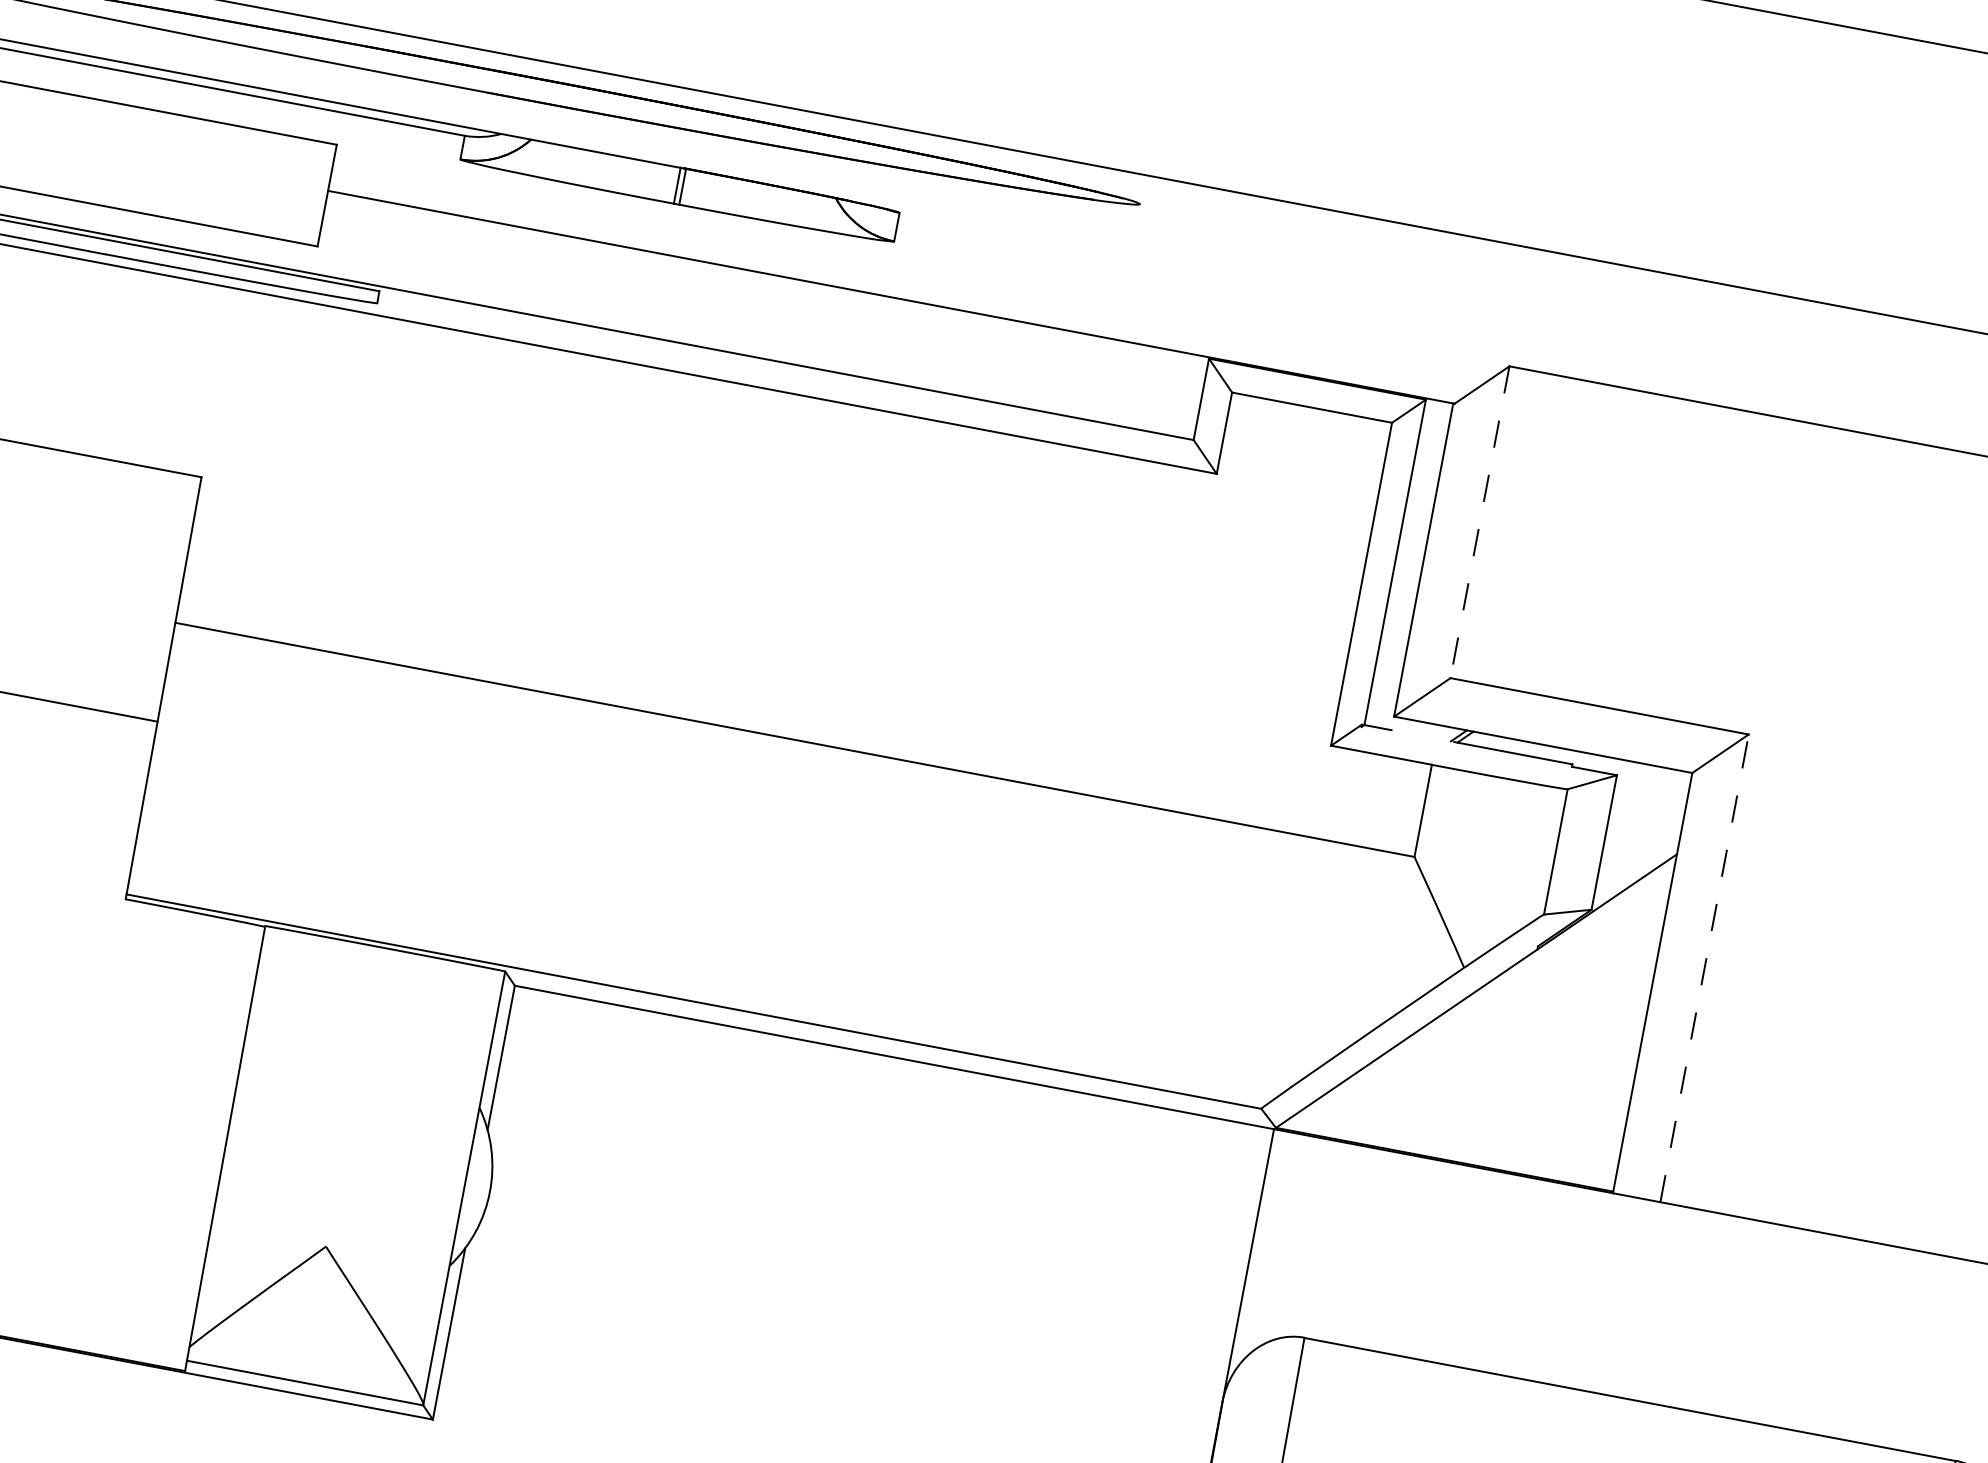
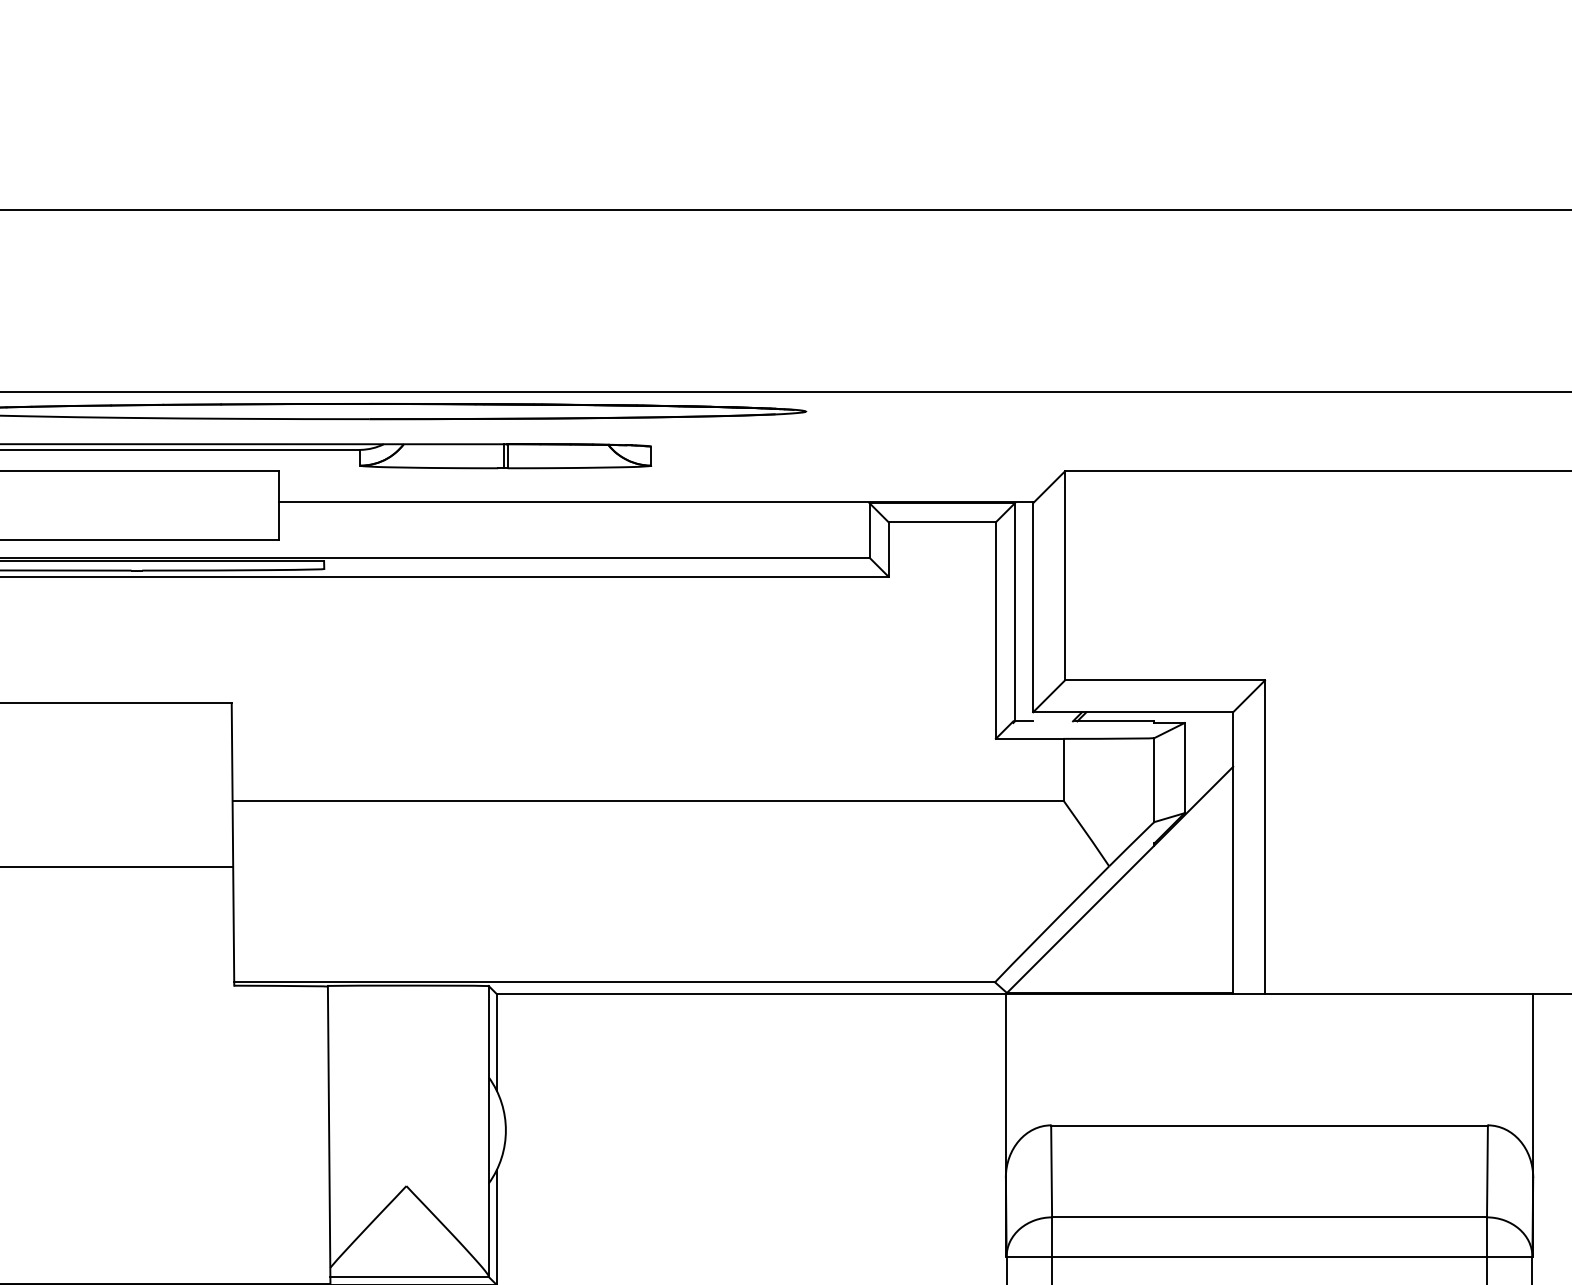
line: (1480, 521) -> (1065, 575), dashed -> solid
line: (1705, 968) -> (1265, 837), dashed -> solid

